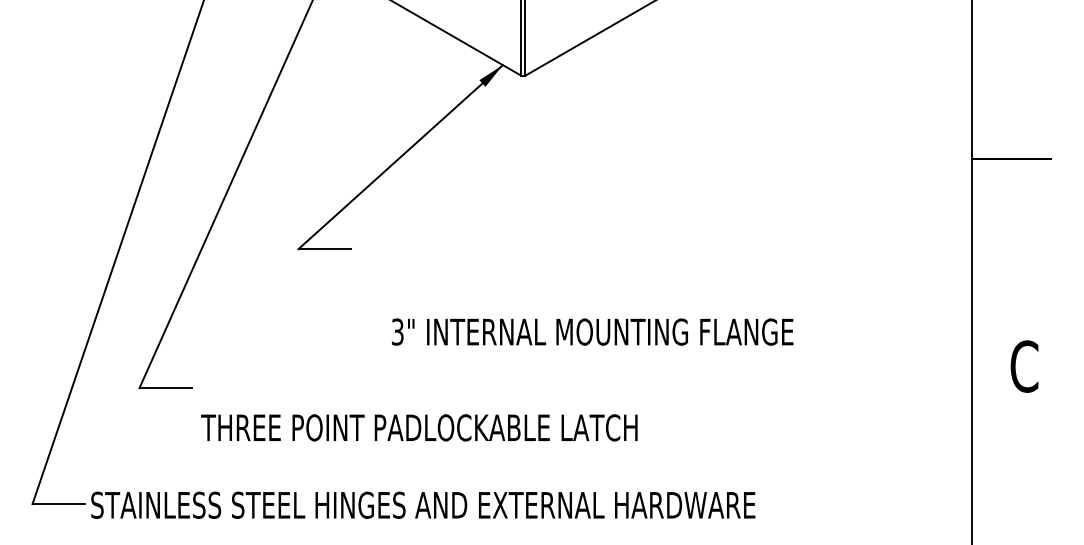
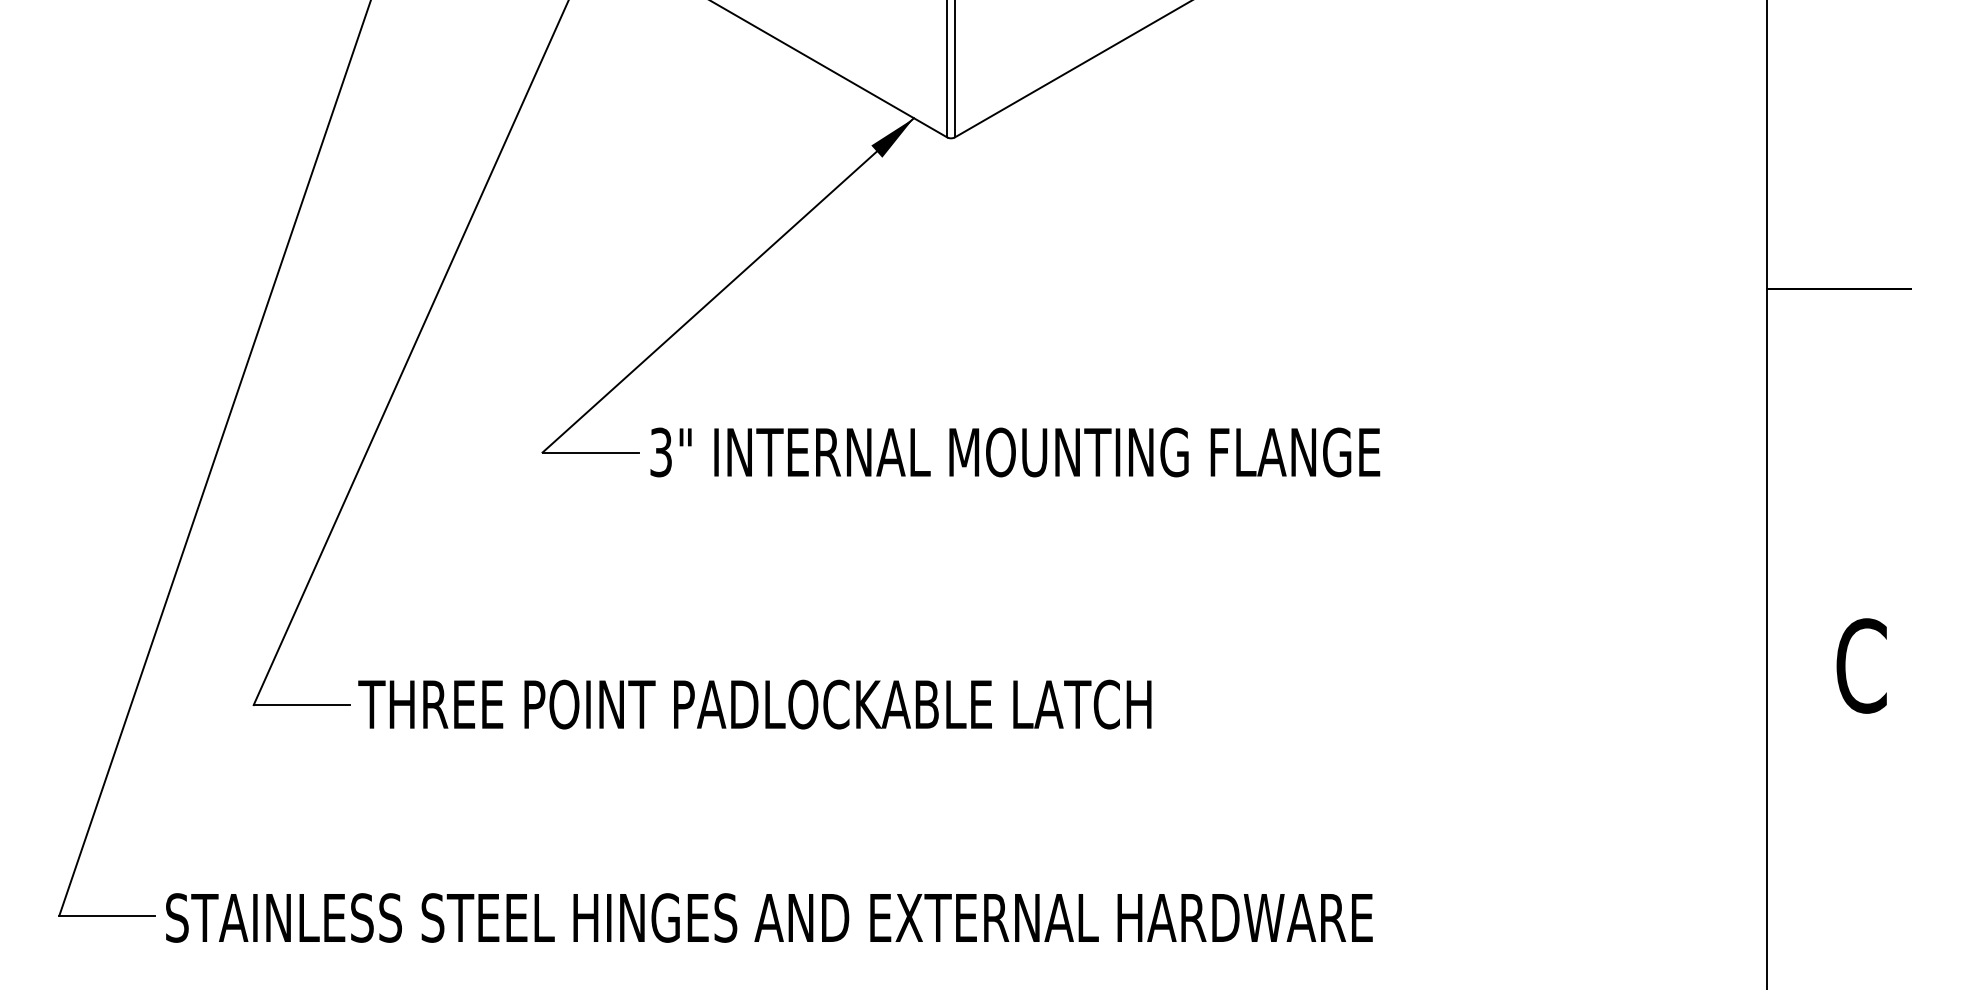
text: (592, 331) -> (1014, 451), moved
text: (419, 427) -> (755, 703), moved

